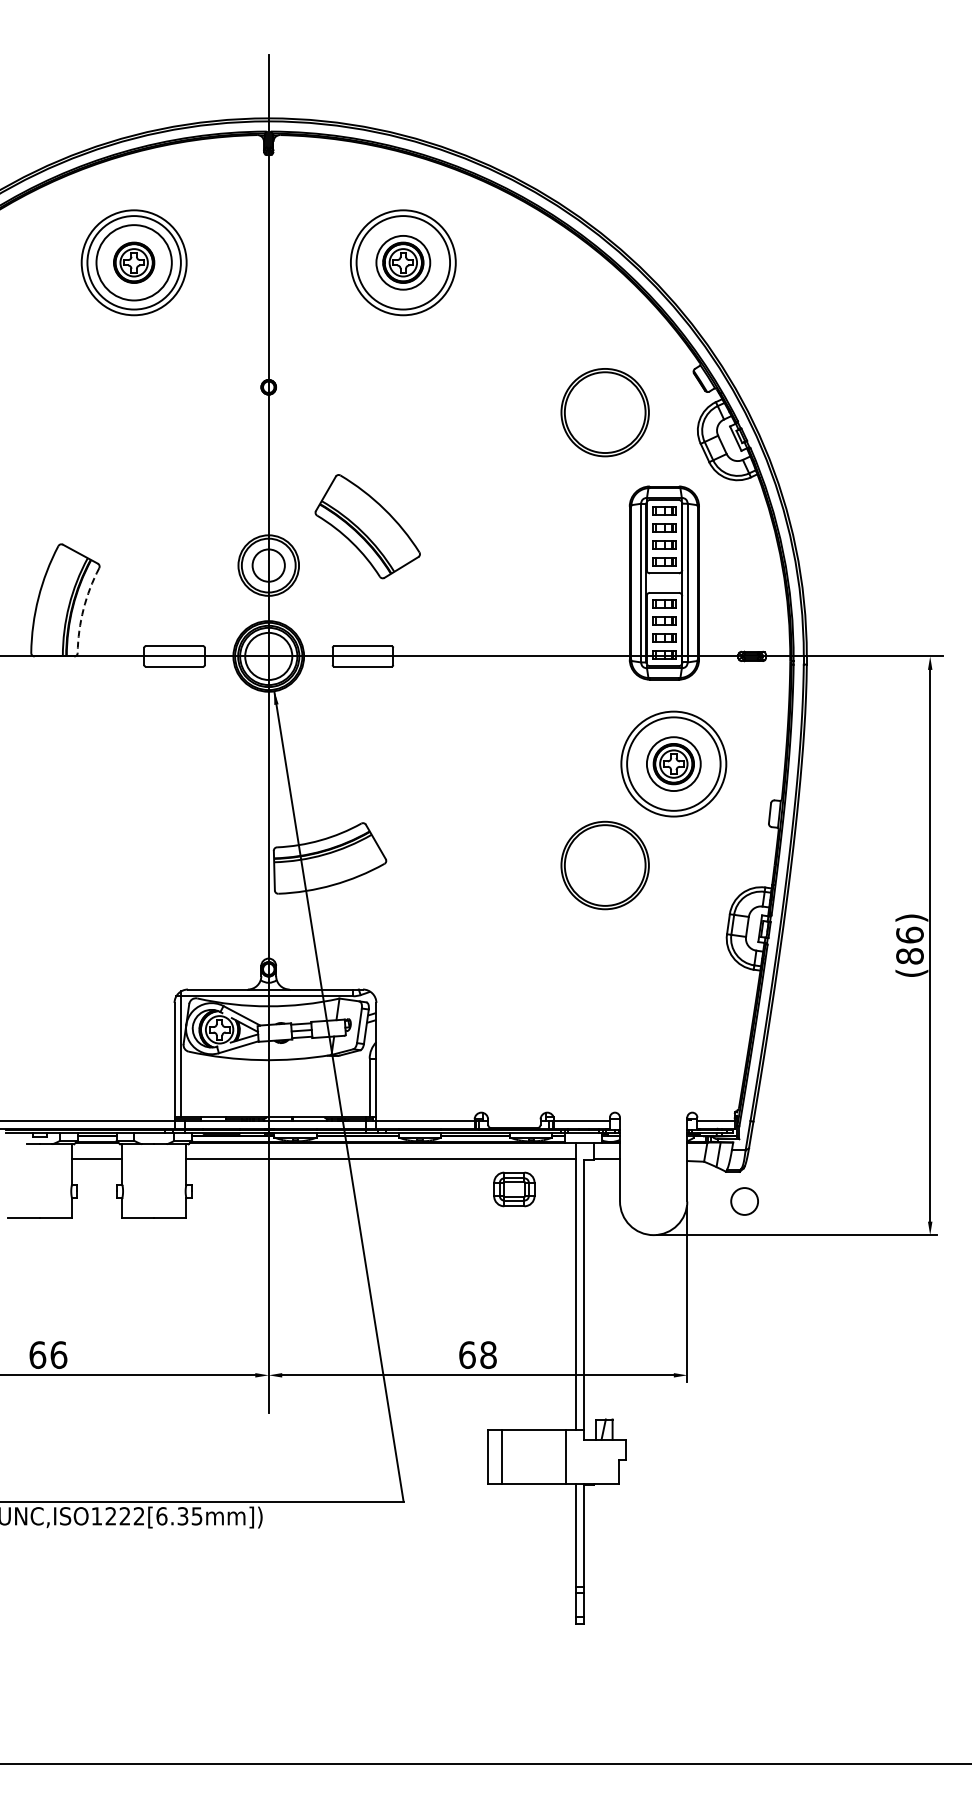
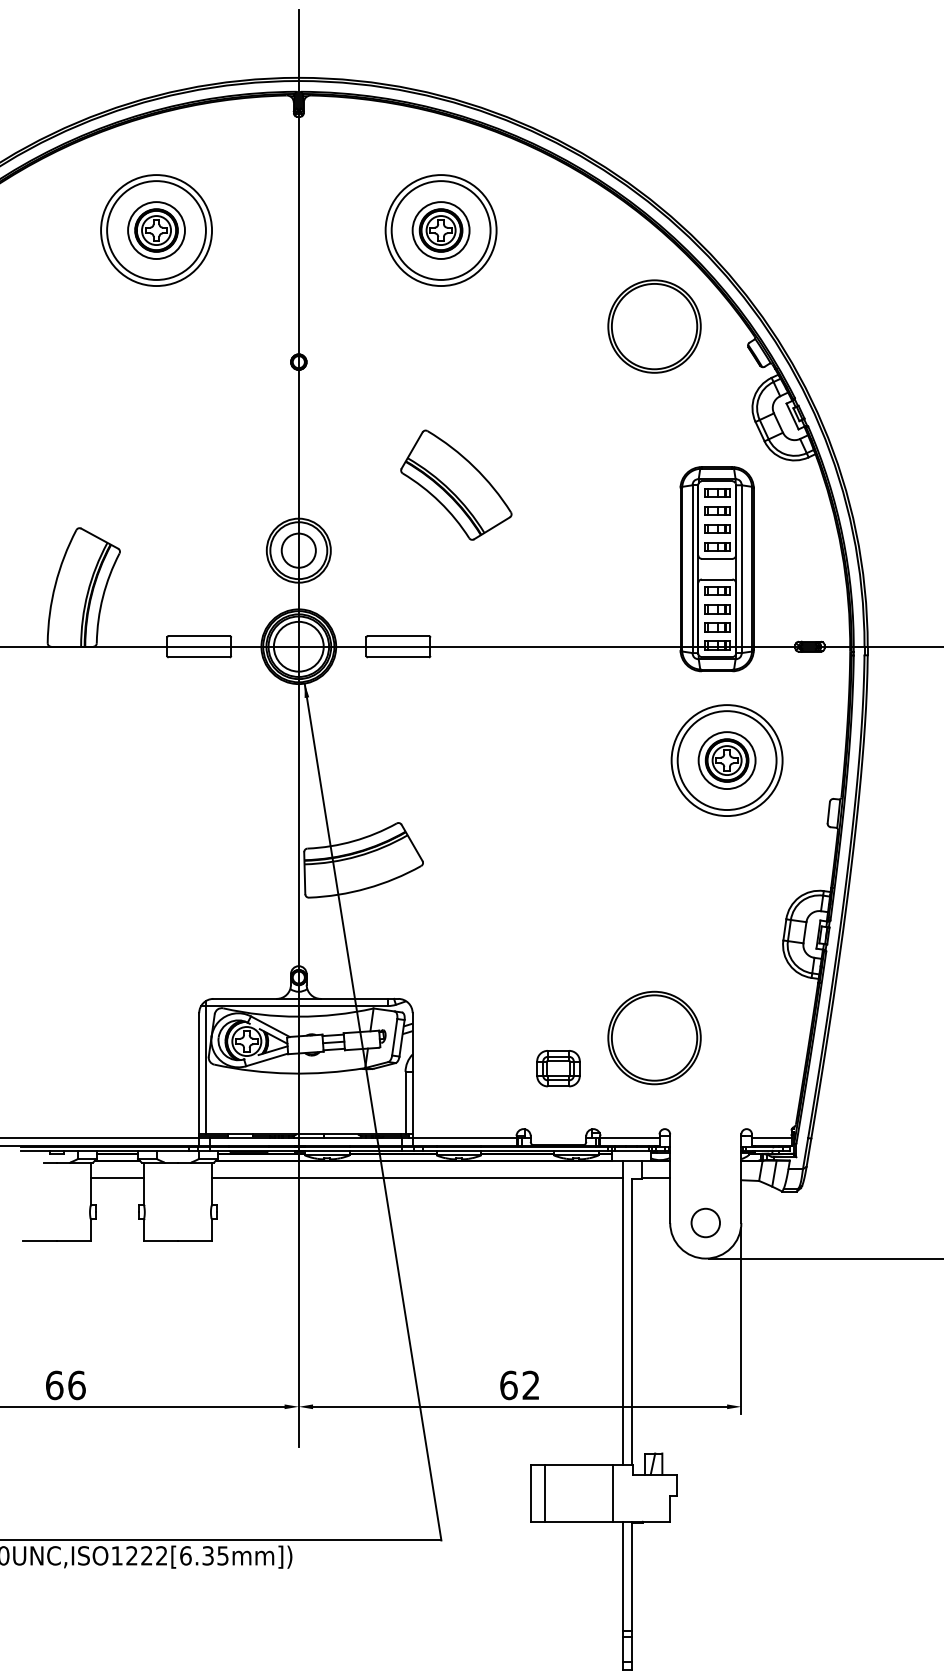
circle: (134, 262) -> (156, 230), size x0.71
part: (604, 412) -> (653, 326), moved
part: (367, 526) -> (456, 485), moved
arc: (83, 609) -> (102, 597), dashed -> solid
part: (604, 865) -> (653, 1037), moved
part: (514, 1189) -> (558, 1068), moved
circle: (744, 1201) -> (705, 1223), moved
text: (488, 1354) -> (531, 1384), 68 -> 62

